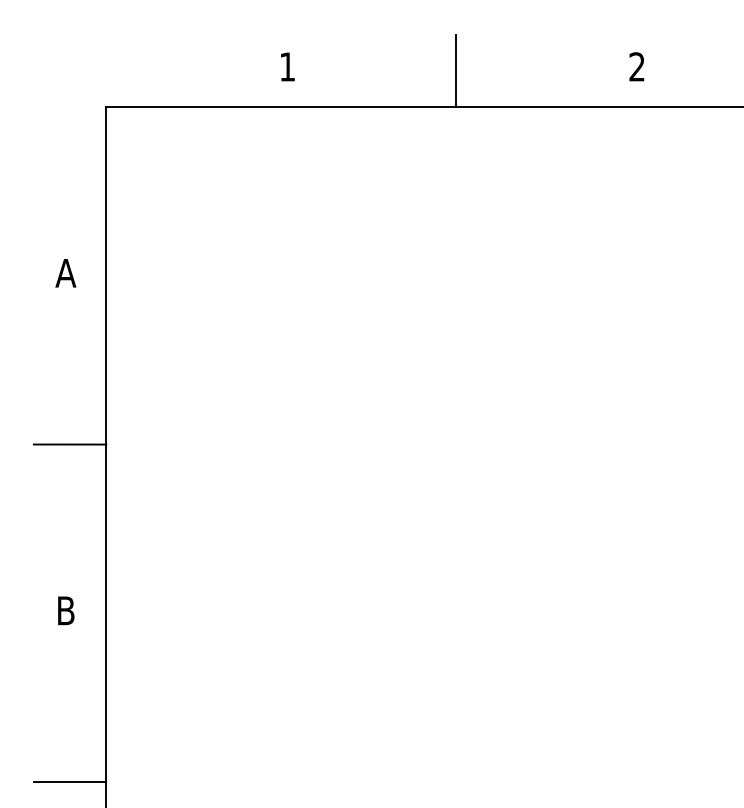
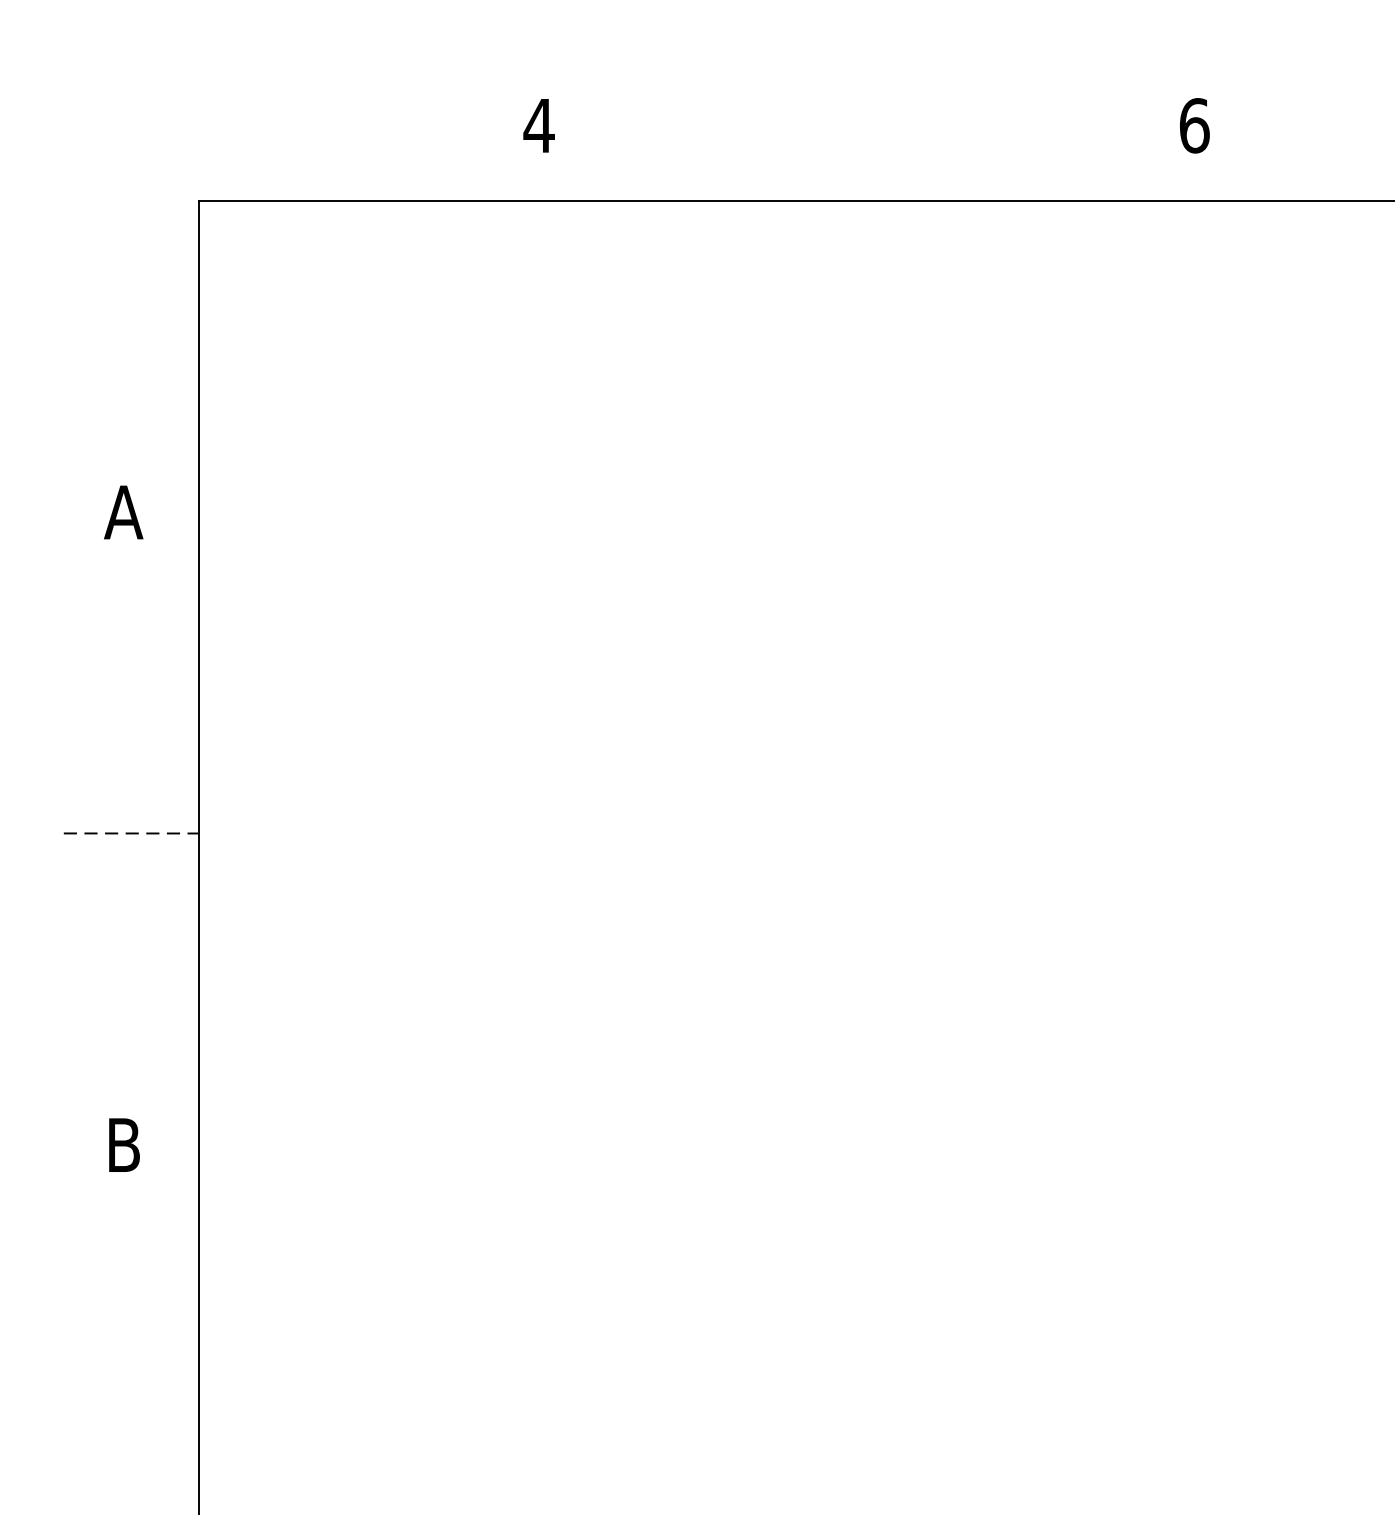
text: (287, 66) -> (539, 124), 1 -> 4
text: (637, 66) -> (1195, 124), 2 -> 6
line: (455, 70) -> (854, 132), removed
line: (70, 444) -> (132, 833), solid -> dashed
line: (69, 782) -> (130, 1466), removed

